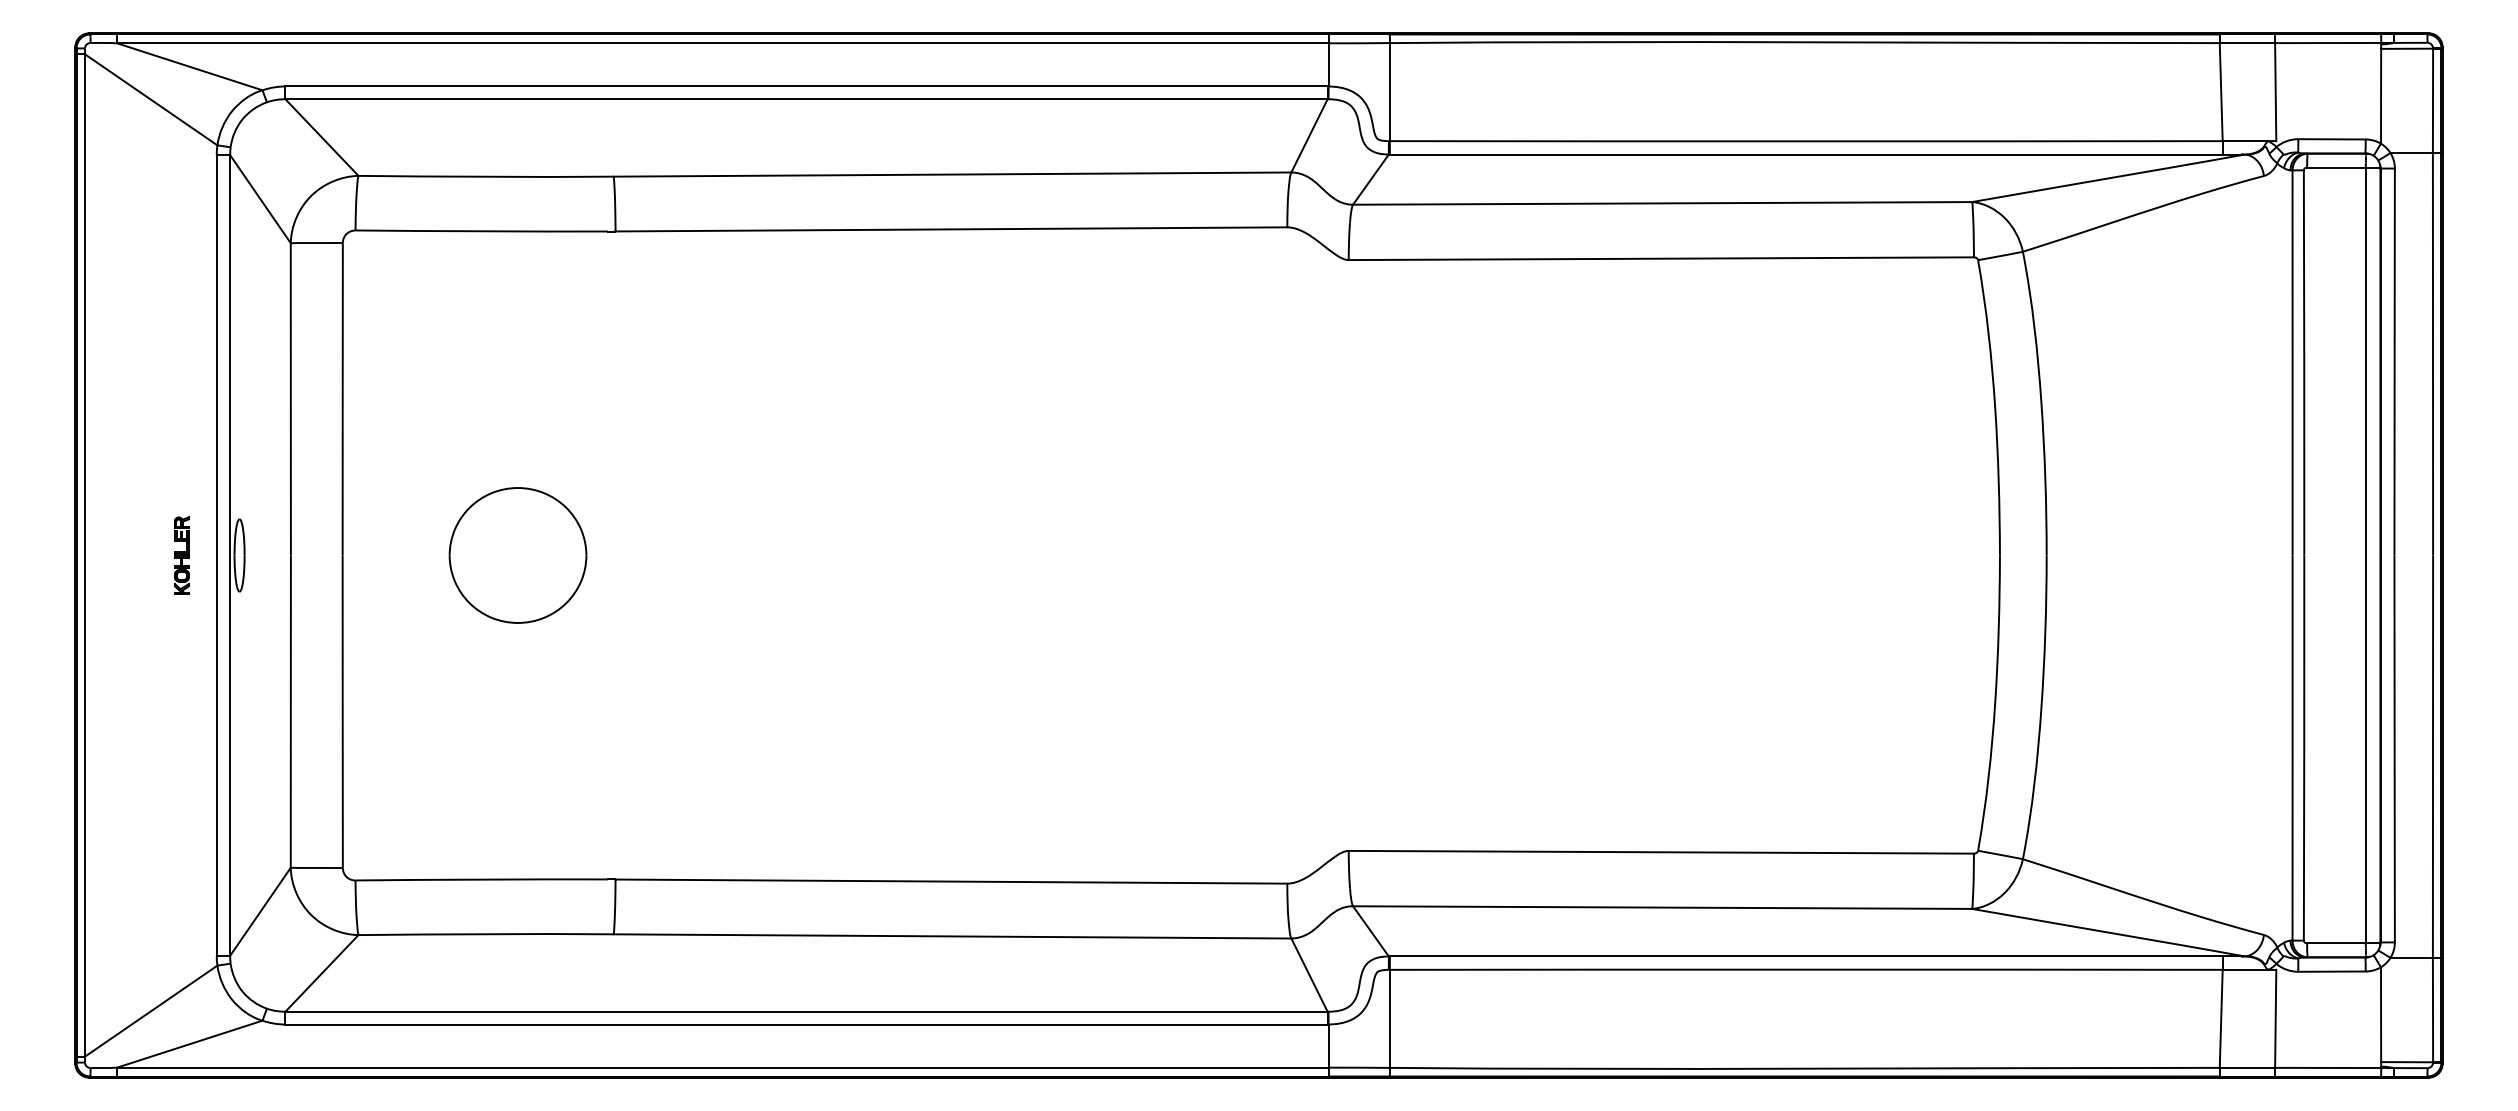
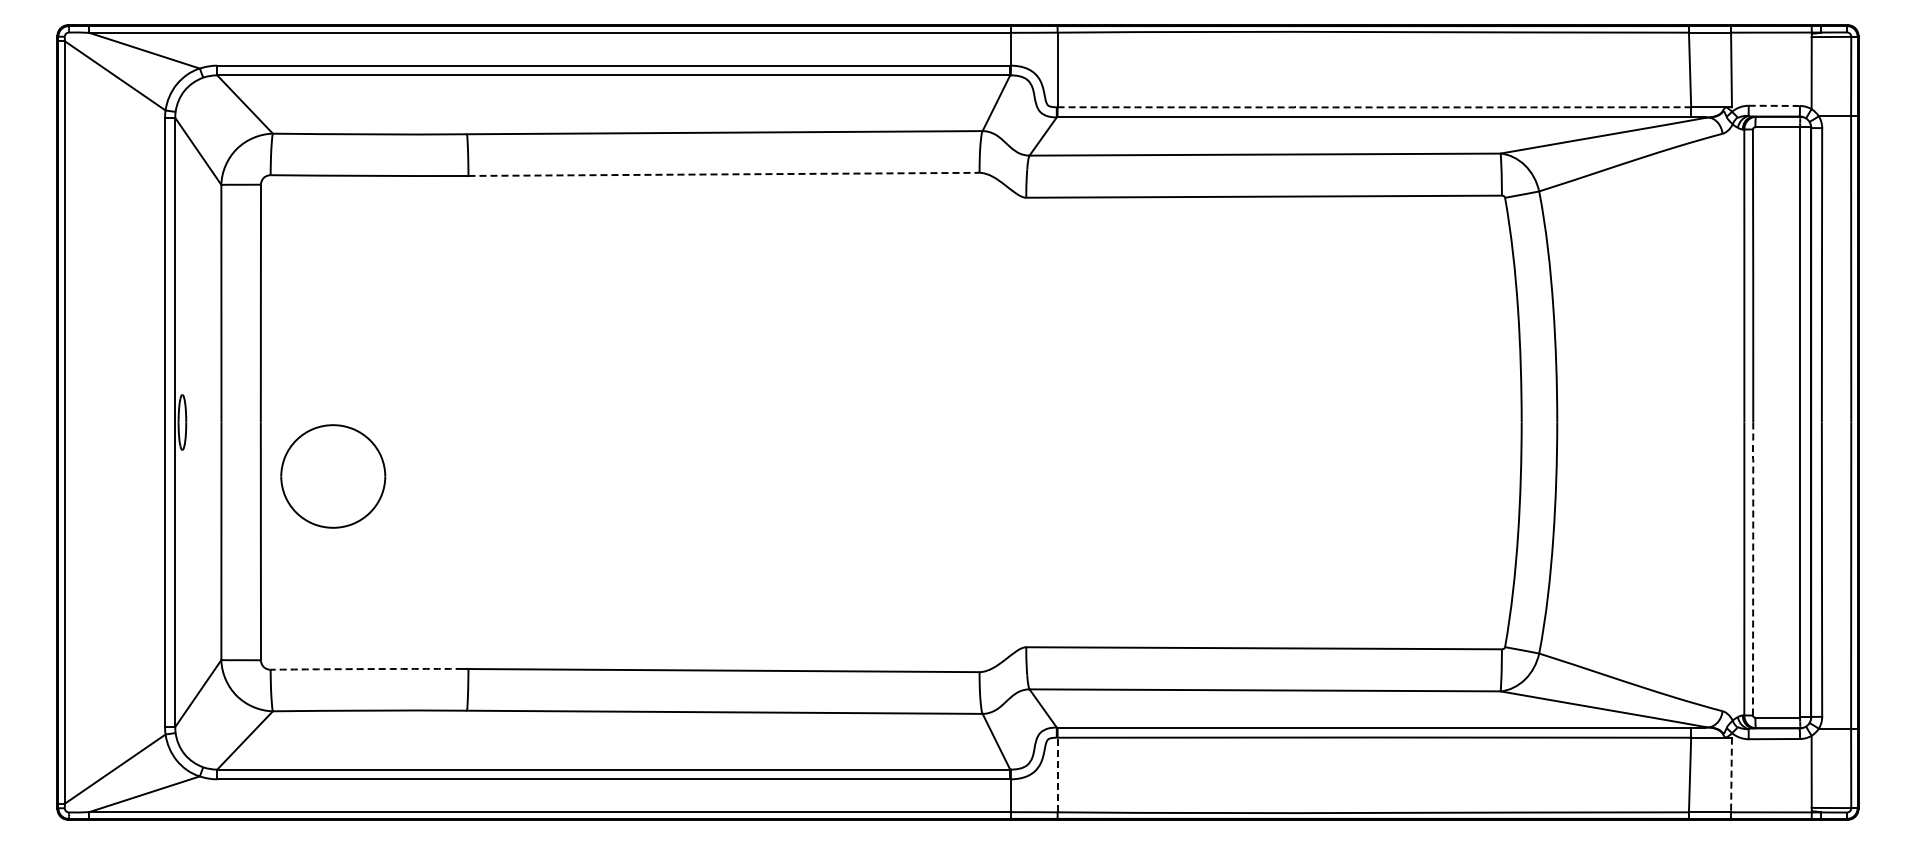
line: (2332, 138) -> (1774, 105), solid -> dashed
arc: (1806, 141) -> (1374, 107), solid -> dashed
line: (952, 229) -> (724, 174), solid -> dashed
part: (181, 555) -> (138, 422), removed
part: (518, 555) -> (333, 476), moved
arc: (2304, 748) -> (1753, 569), solid -> dashed
arc: (481, 880) -> (366, 669), solid -> dashed
line: (1389, 1018) -> (1057, 774), solid -> dashed
line: (2275, 1019) -> (1731, 775), solid -> dashed

